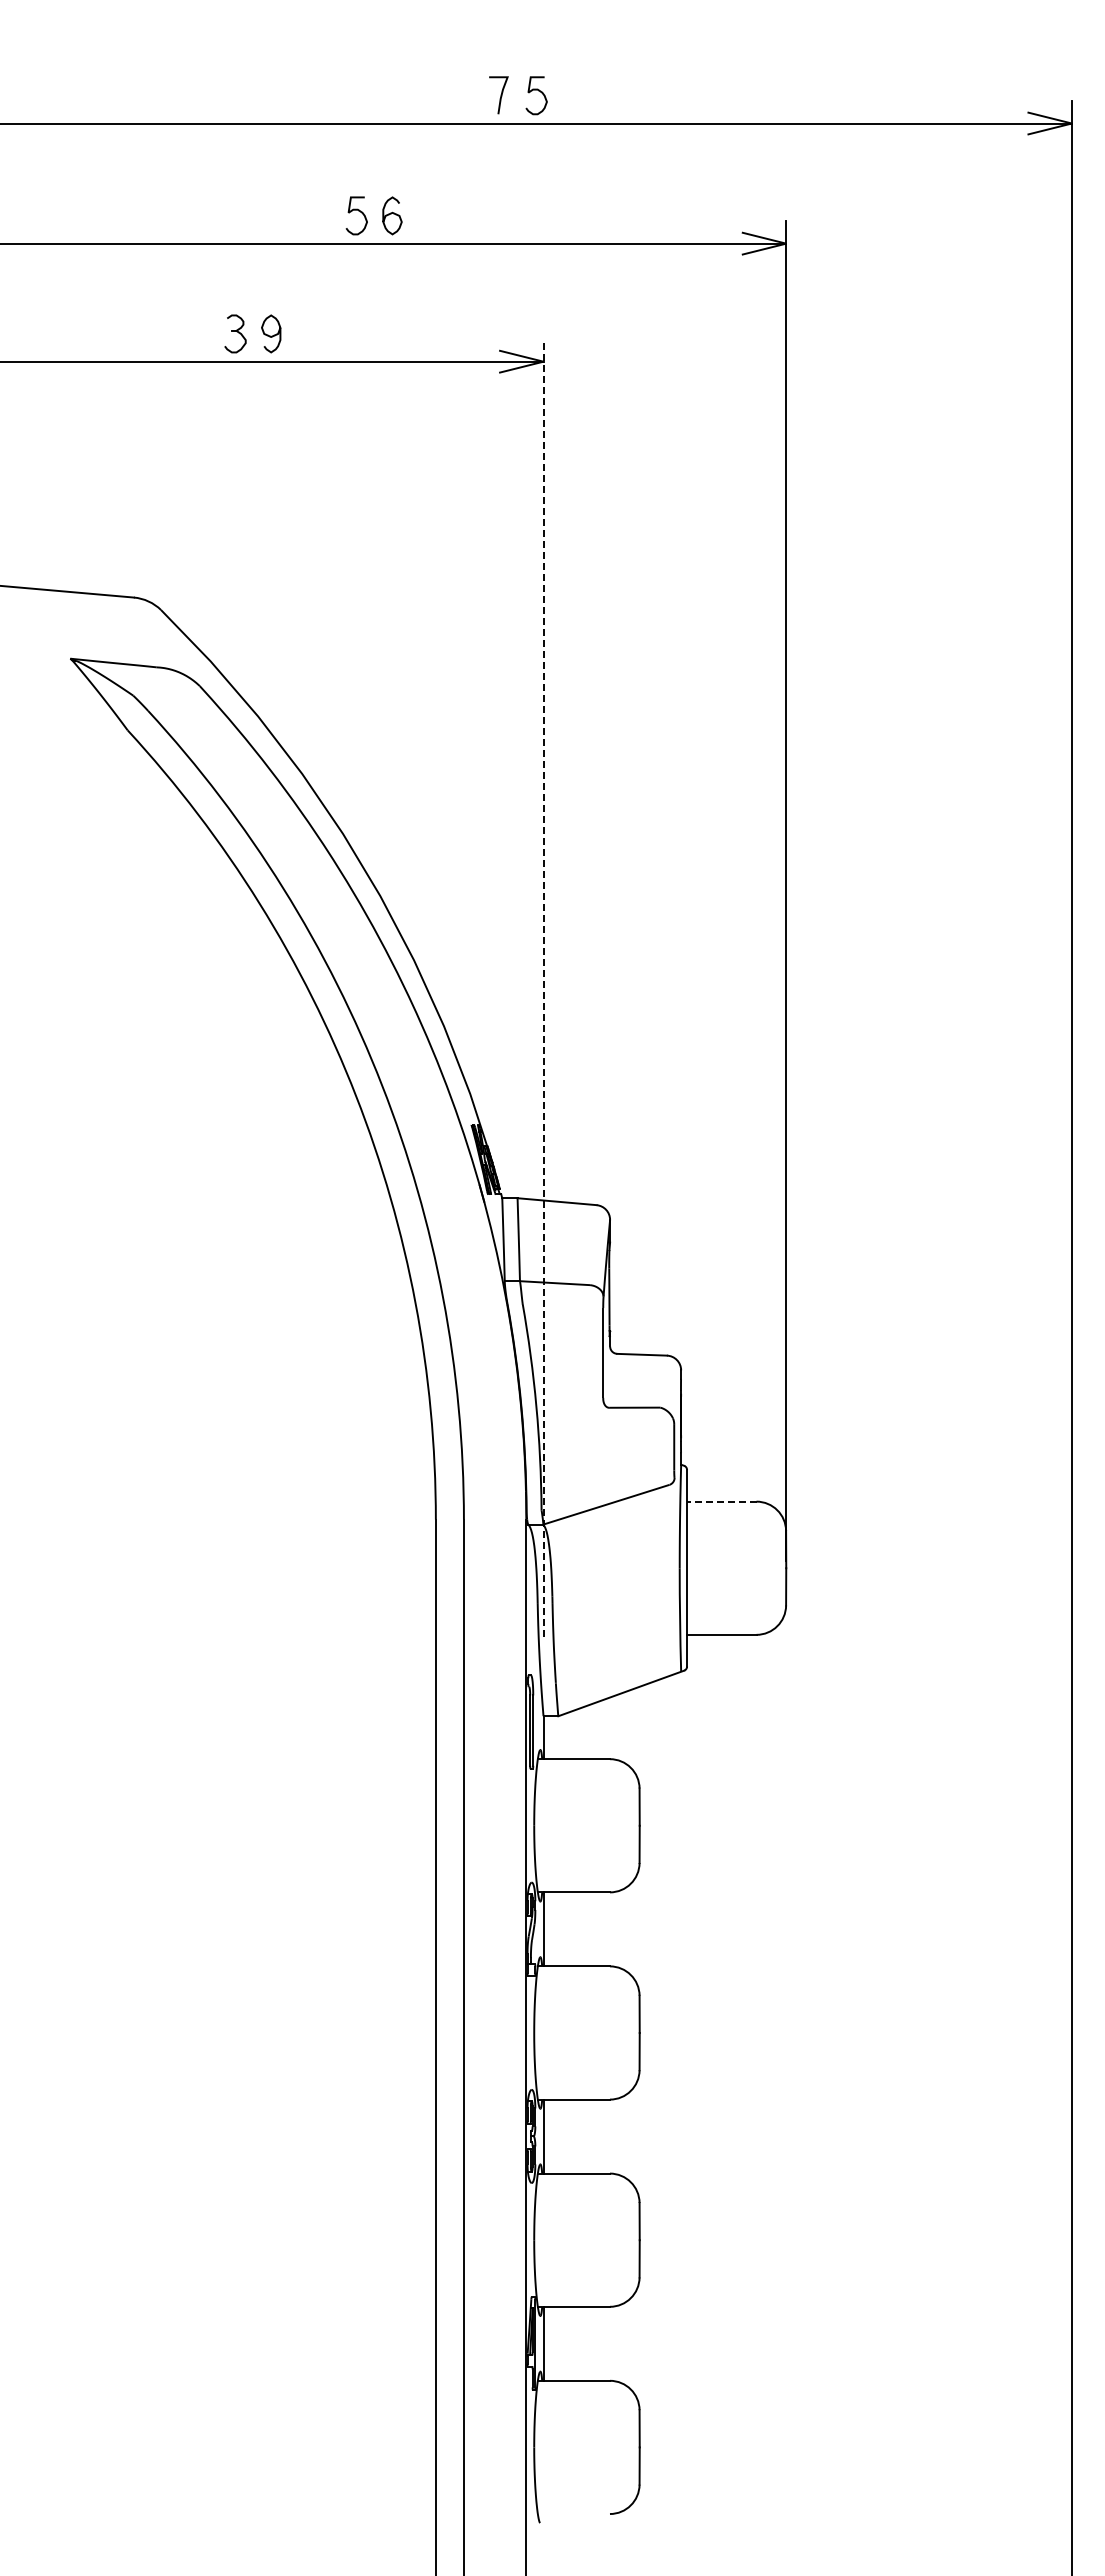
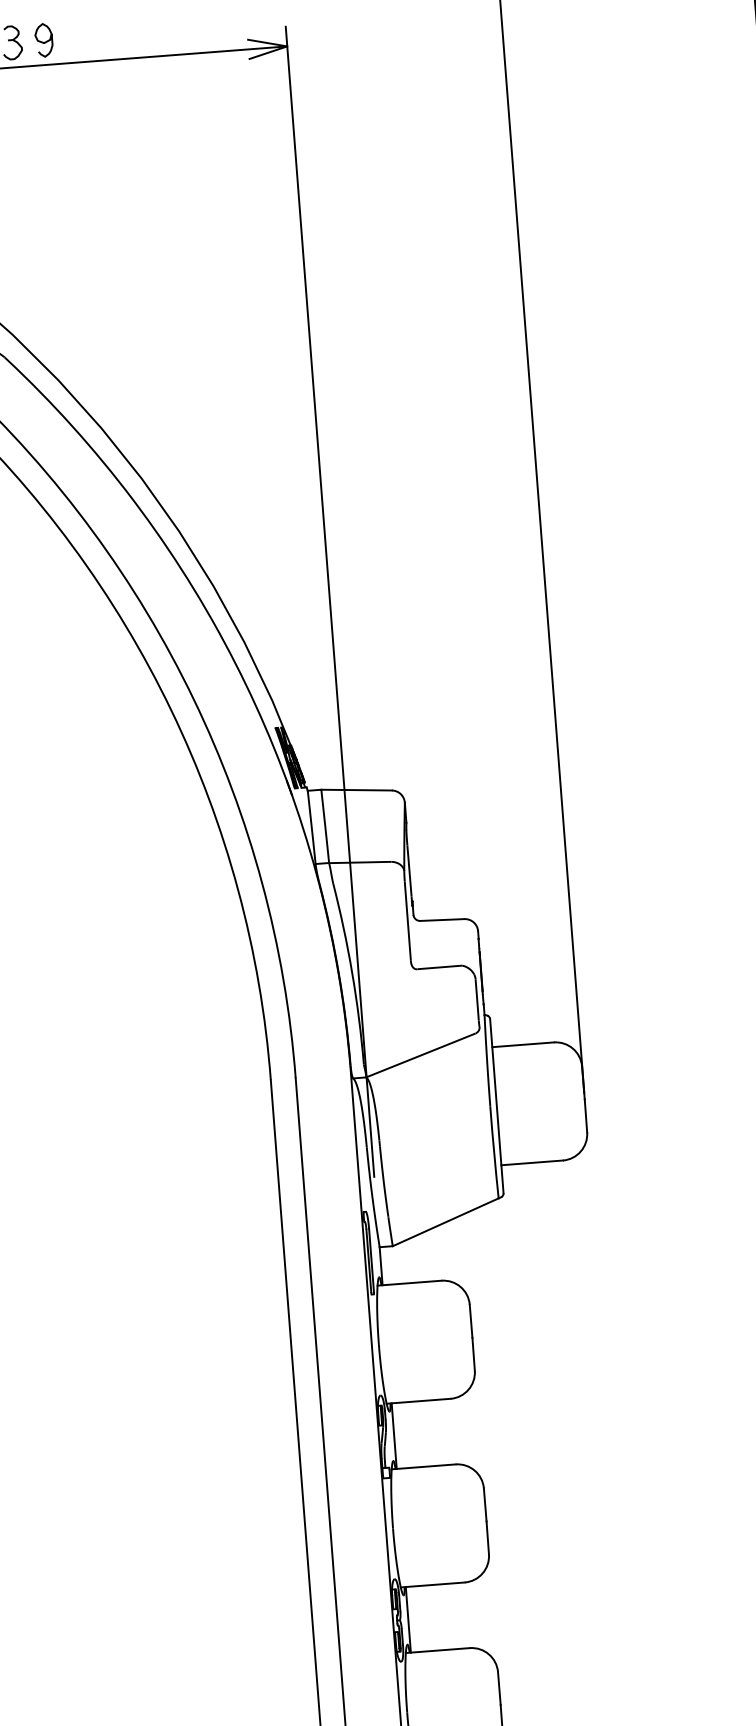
line: (543, 988) -> (330, 602), dashed -> solid
line: (721, 1501) -> (522, 1044), dashed -> solid

